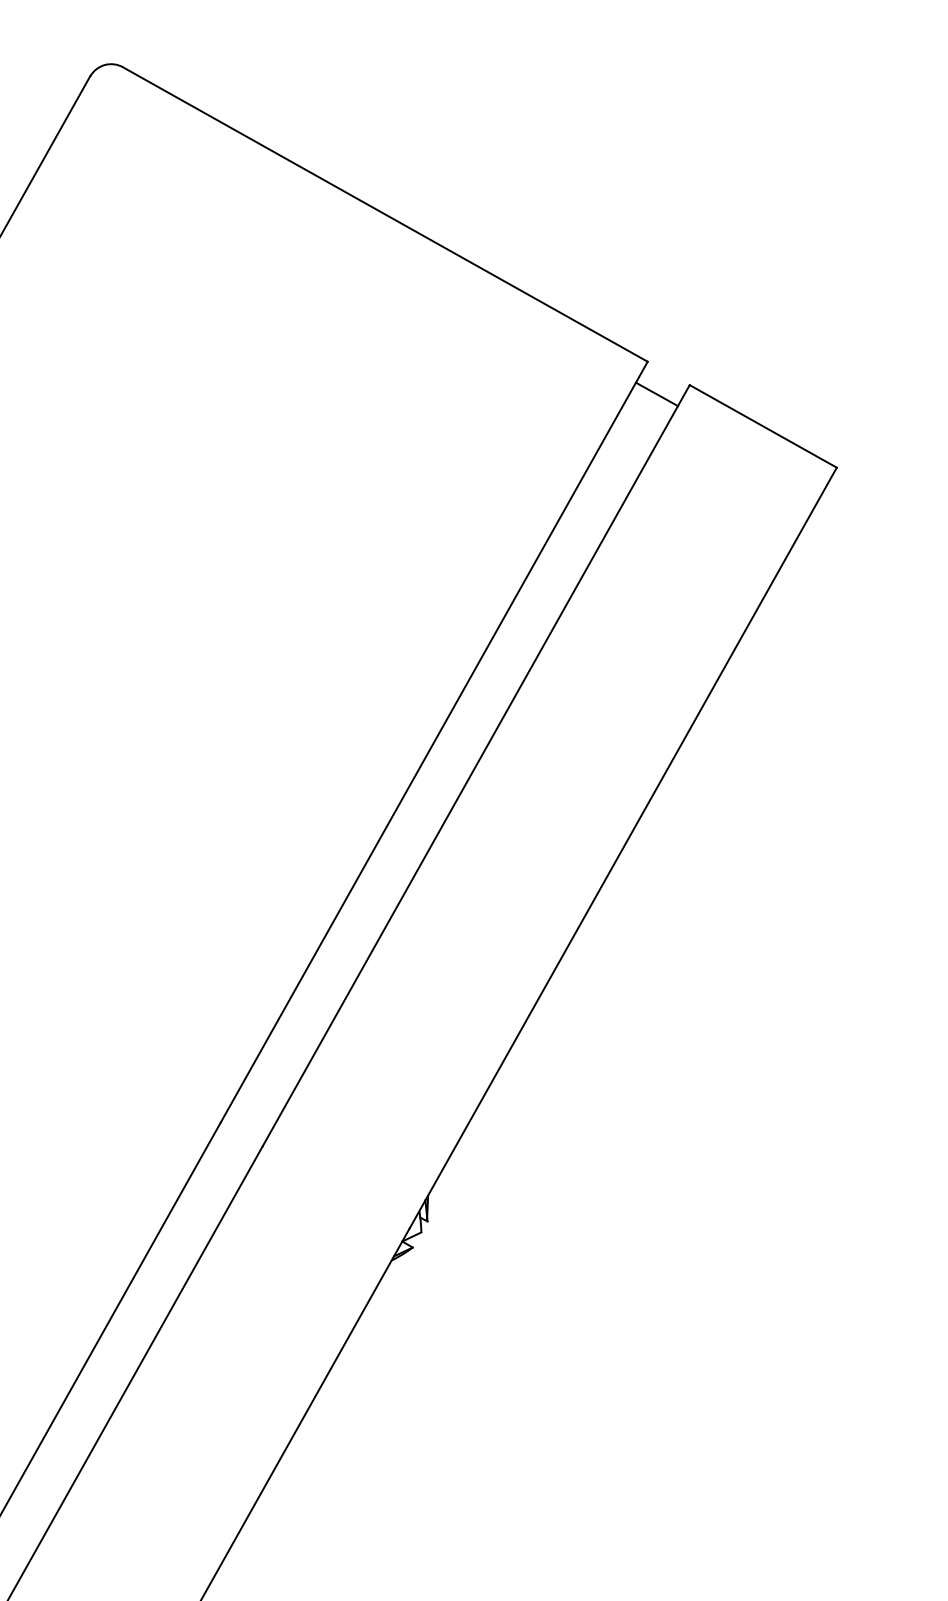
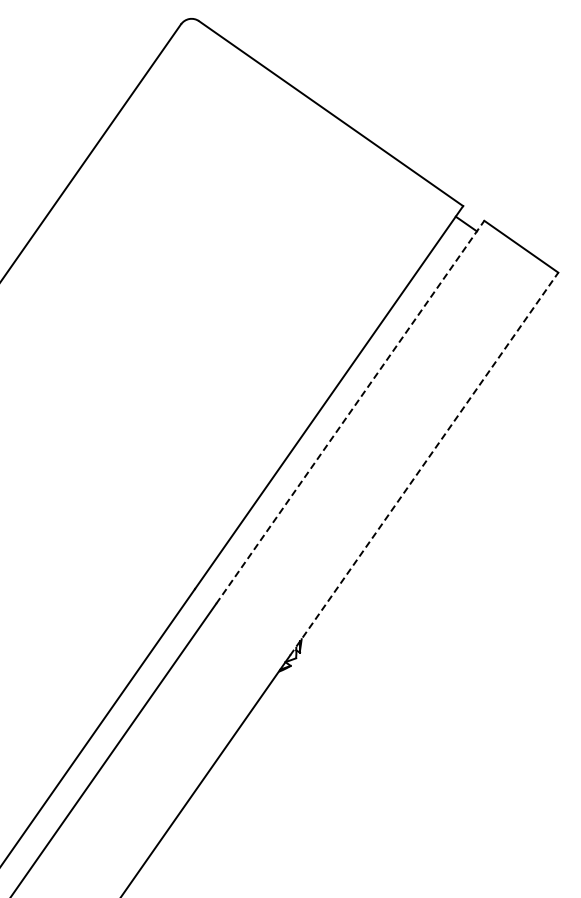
line: (476, 765) -> (350, 412), solid -> dashed
line: (623, 848) -> (424, 464), solid -> dashed

